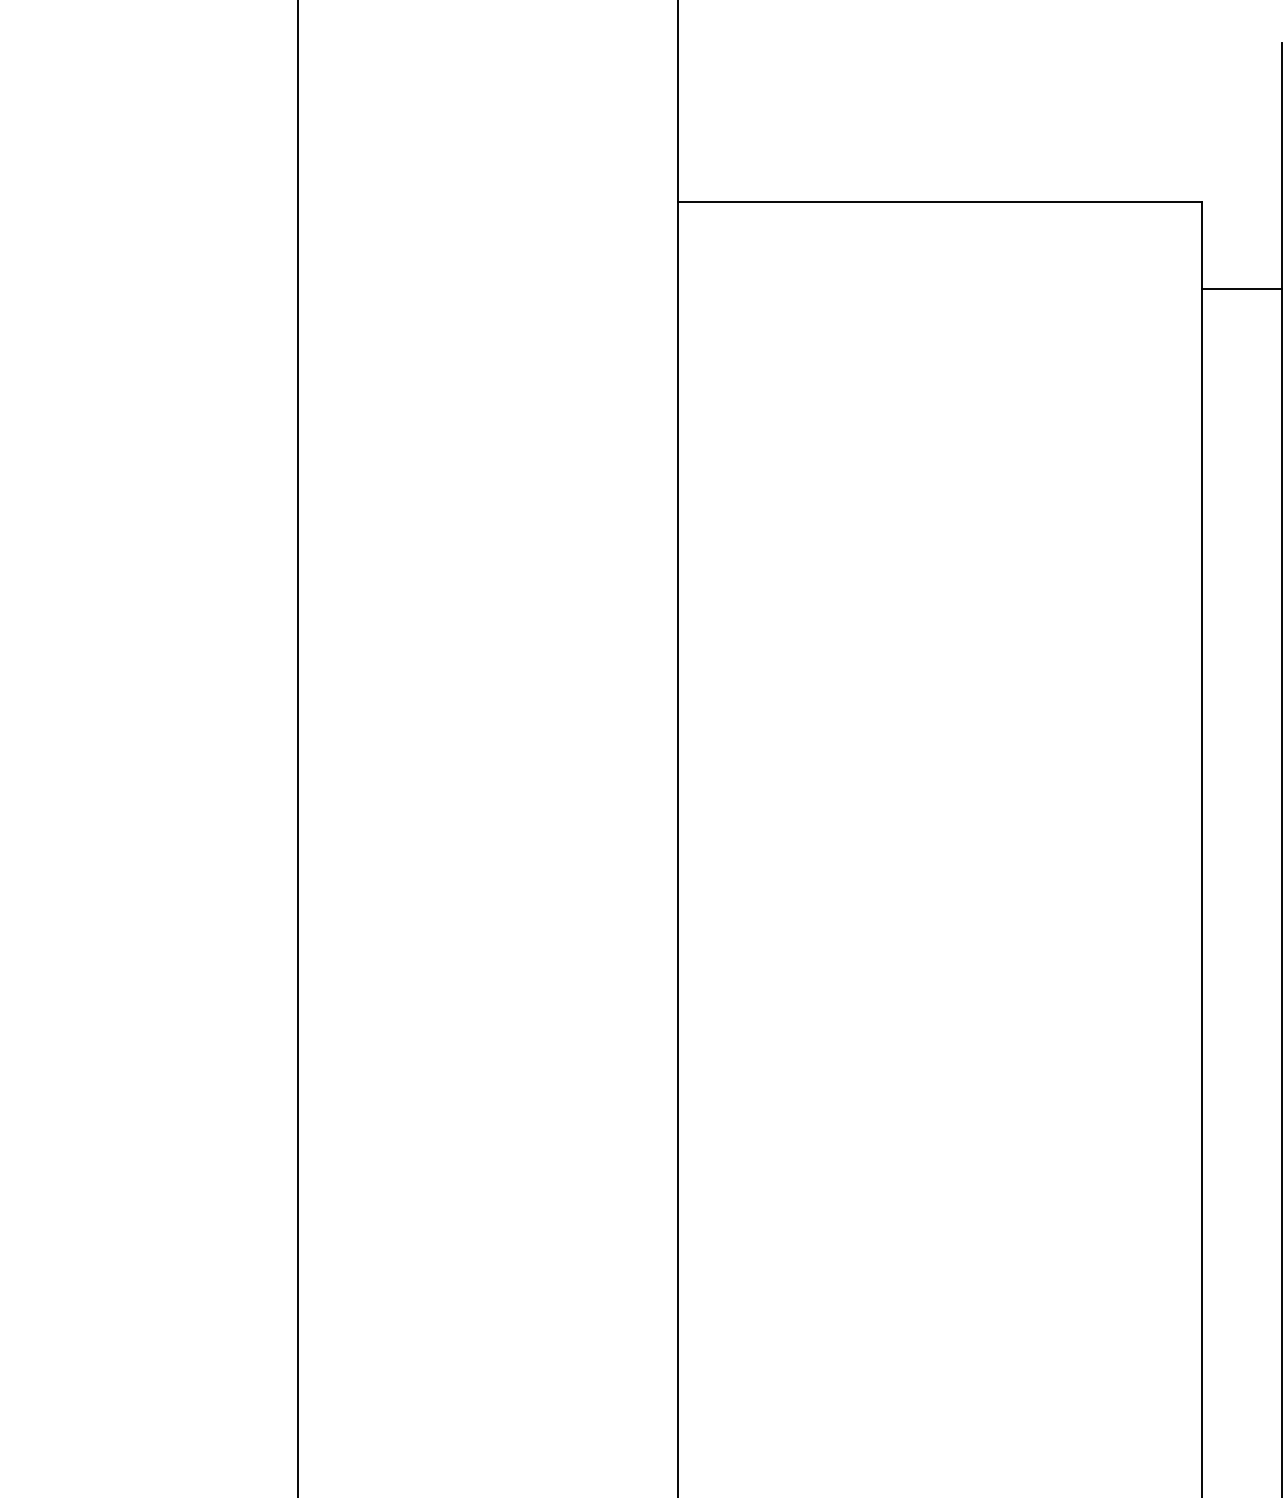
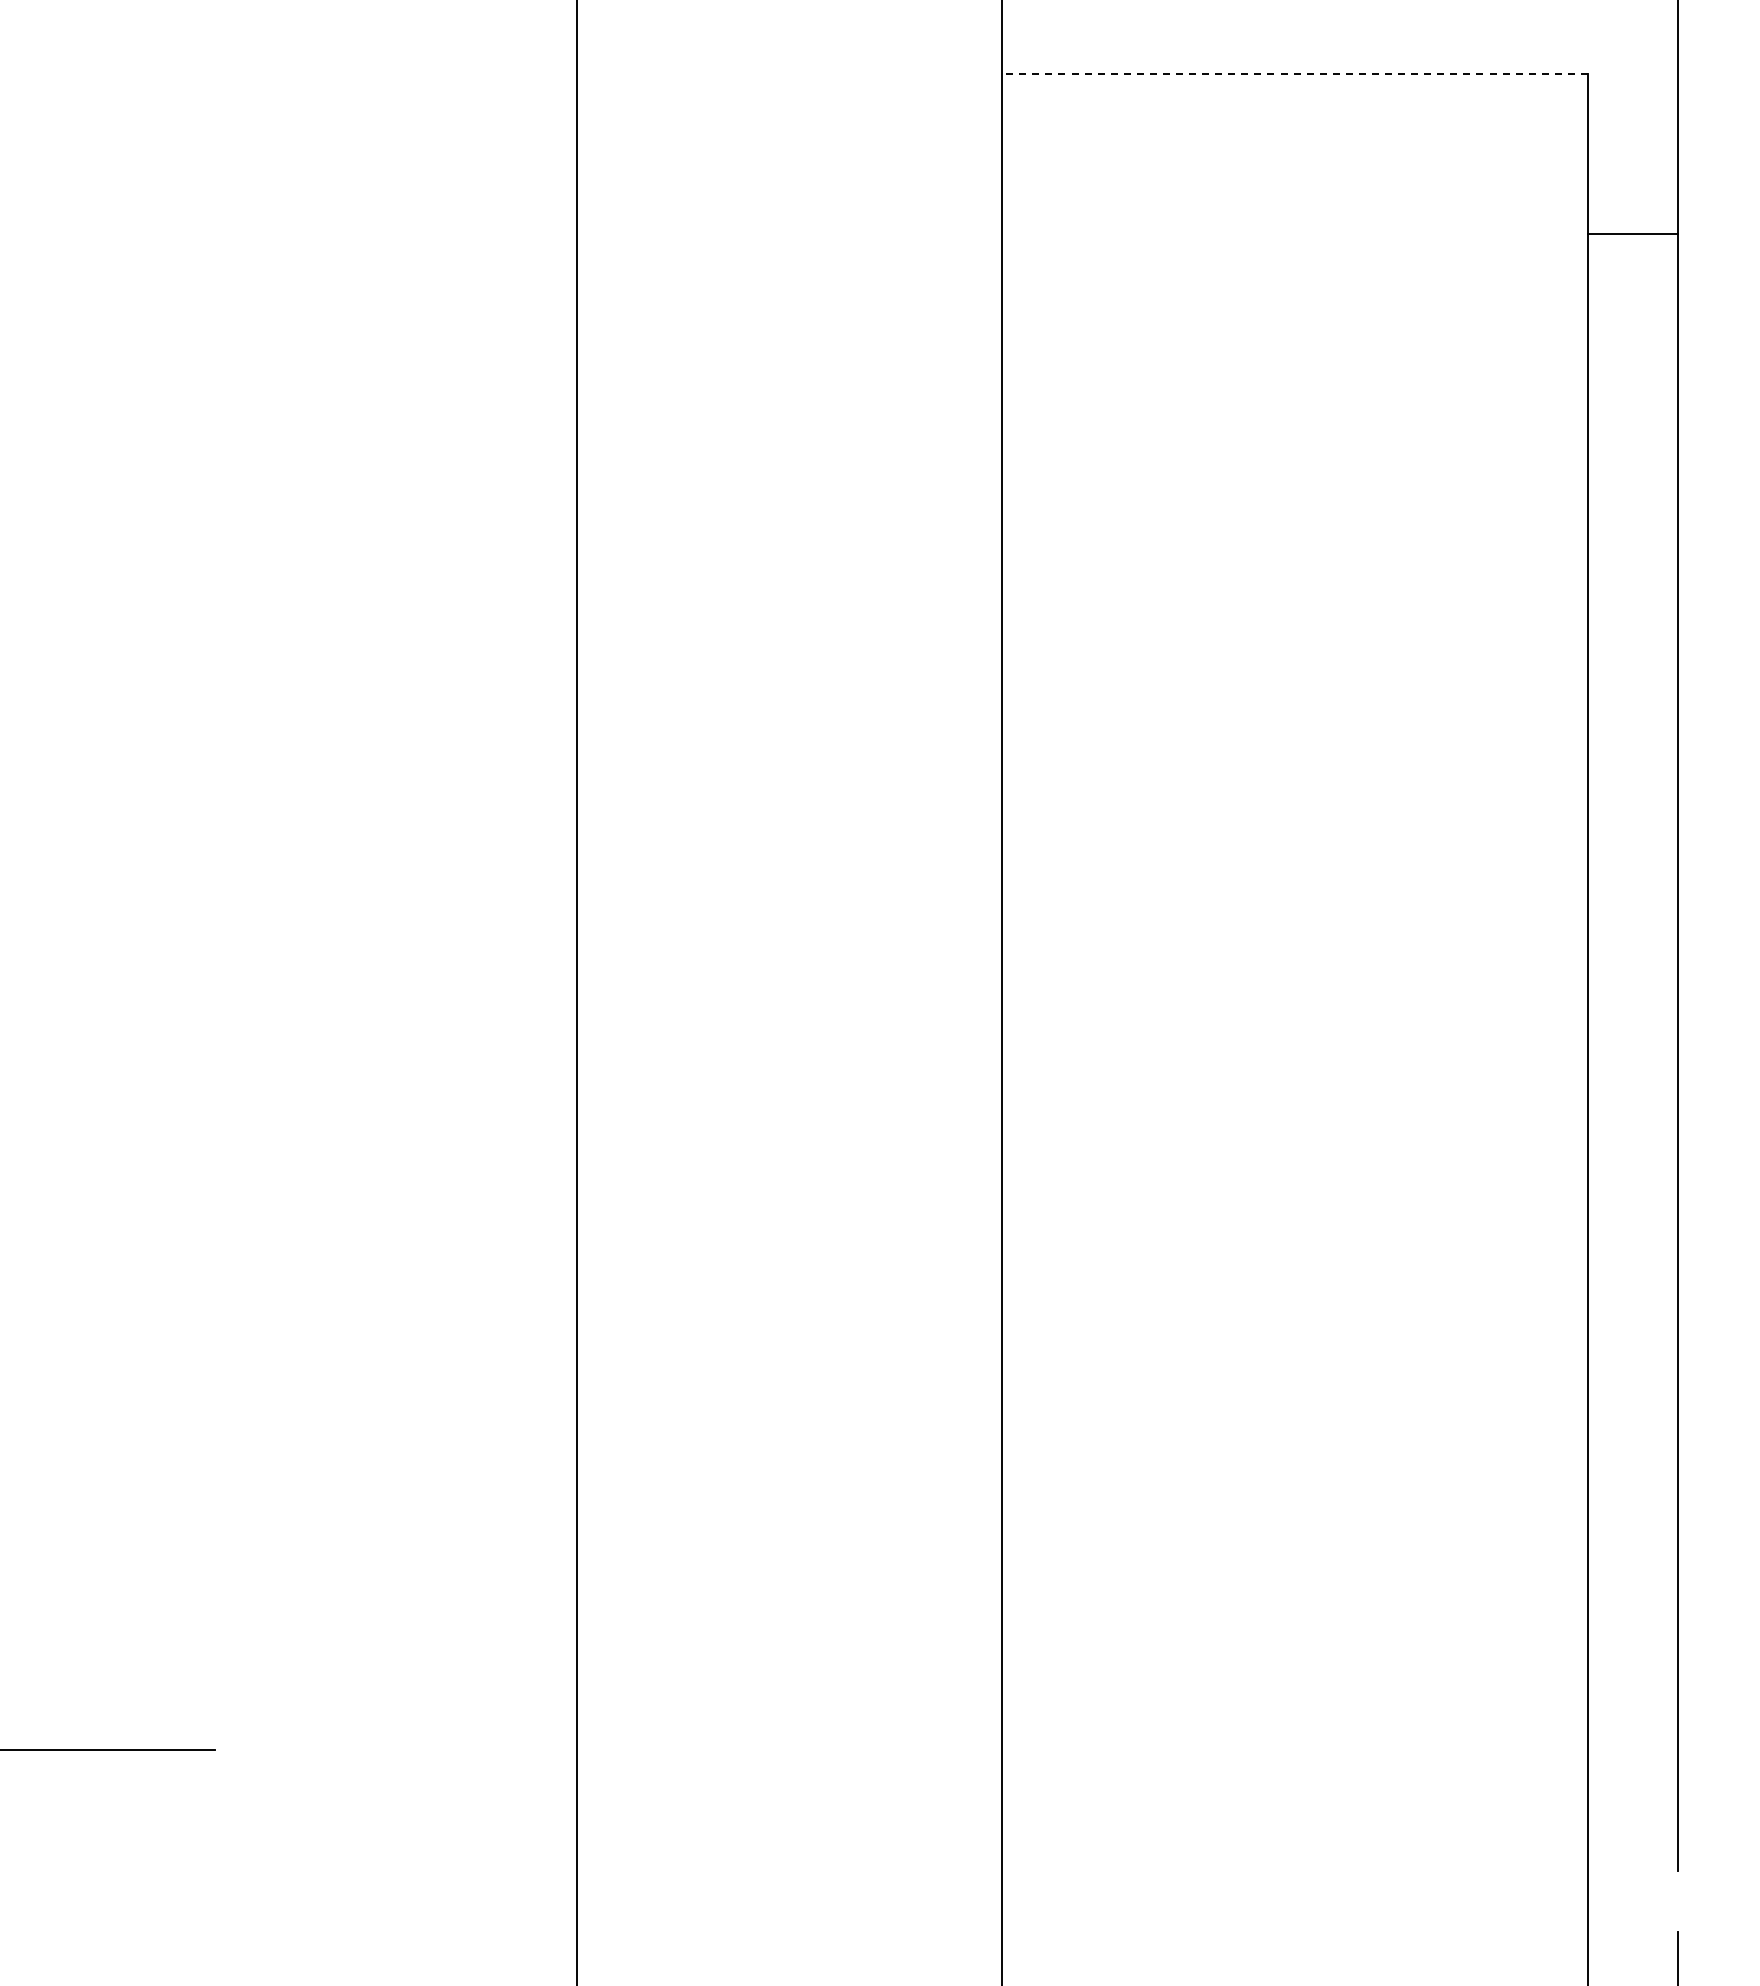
line: (939, 202) -> (1294, 73), solid -> dashed
line: (1241, 288) -> (1632, 233), moved

